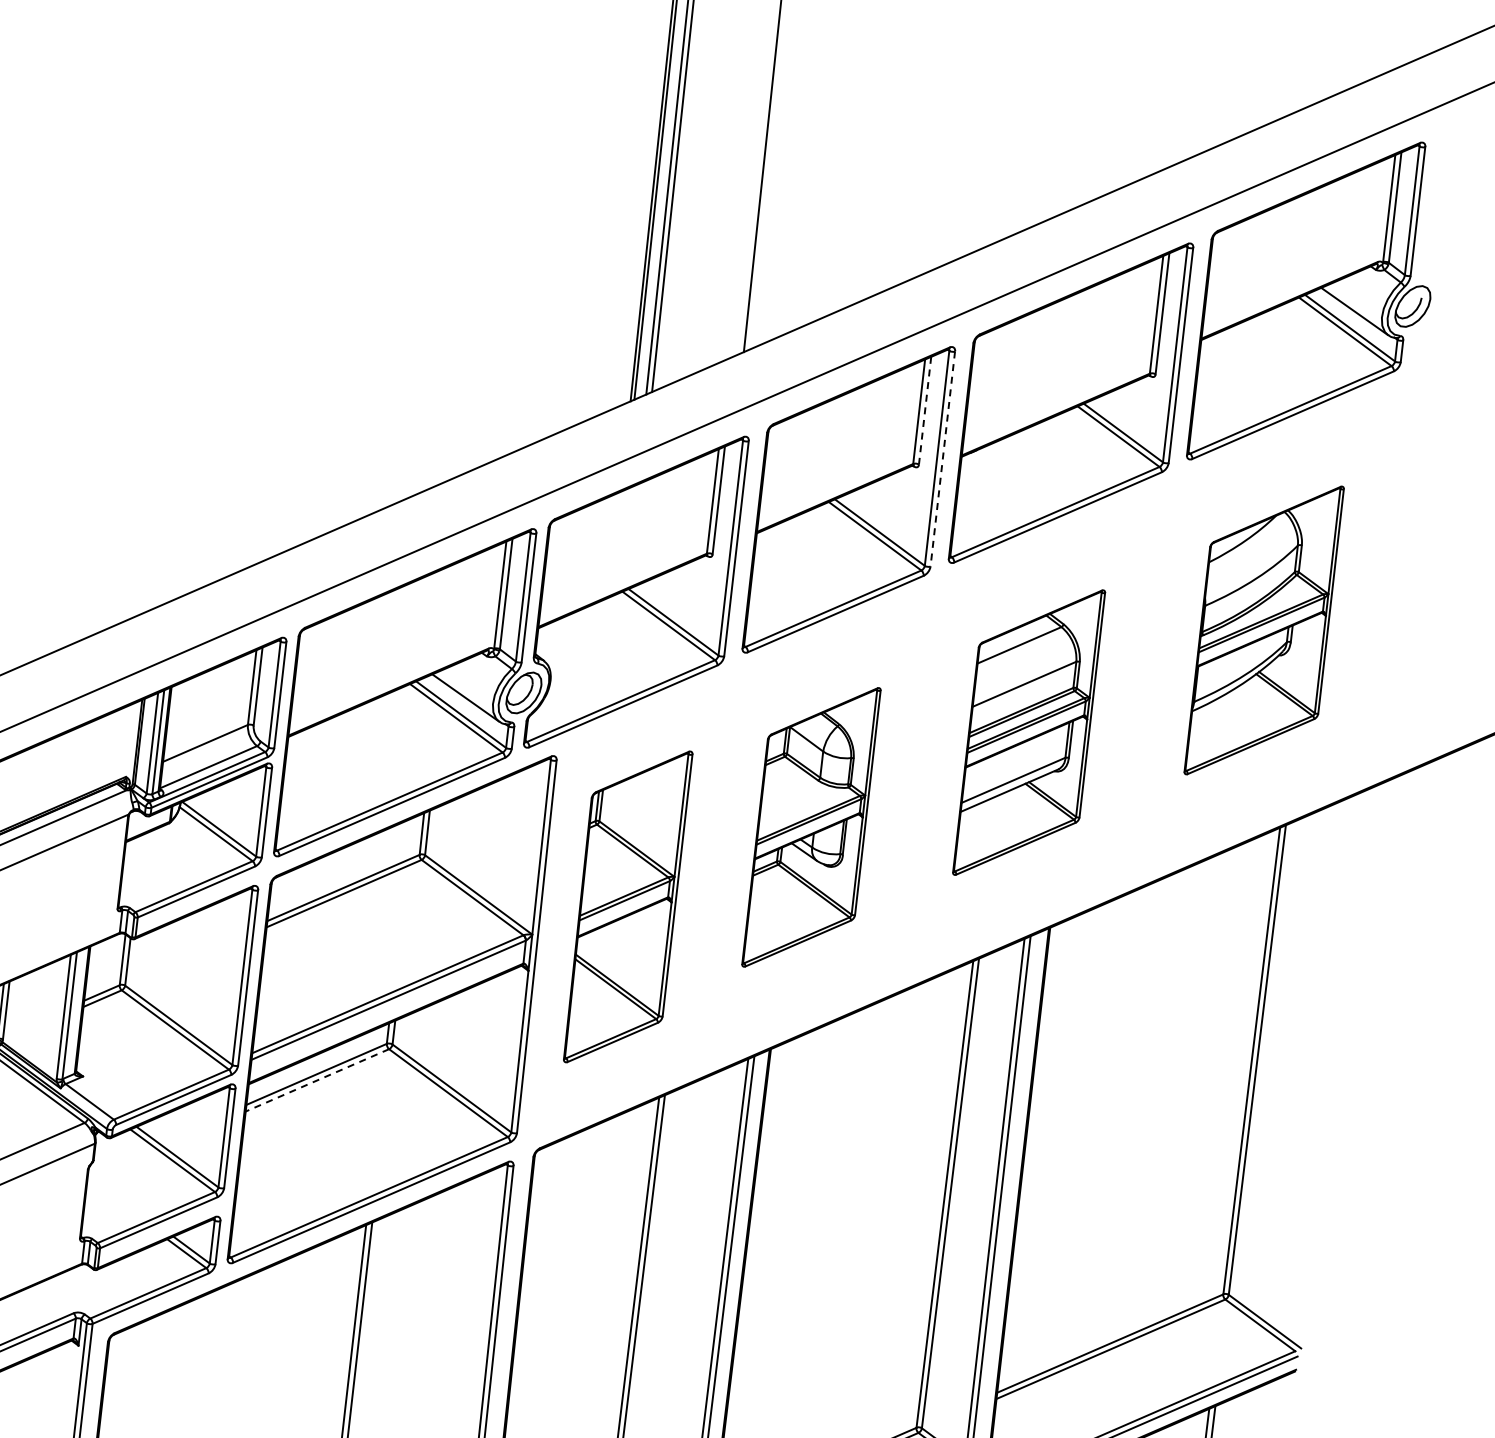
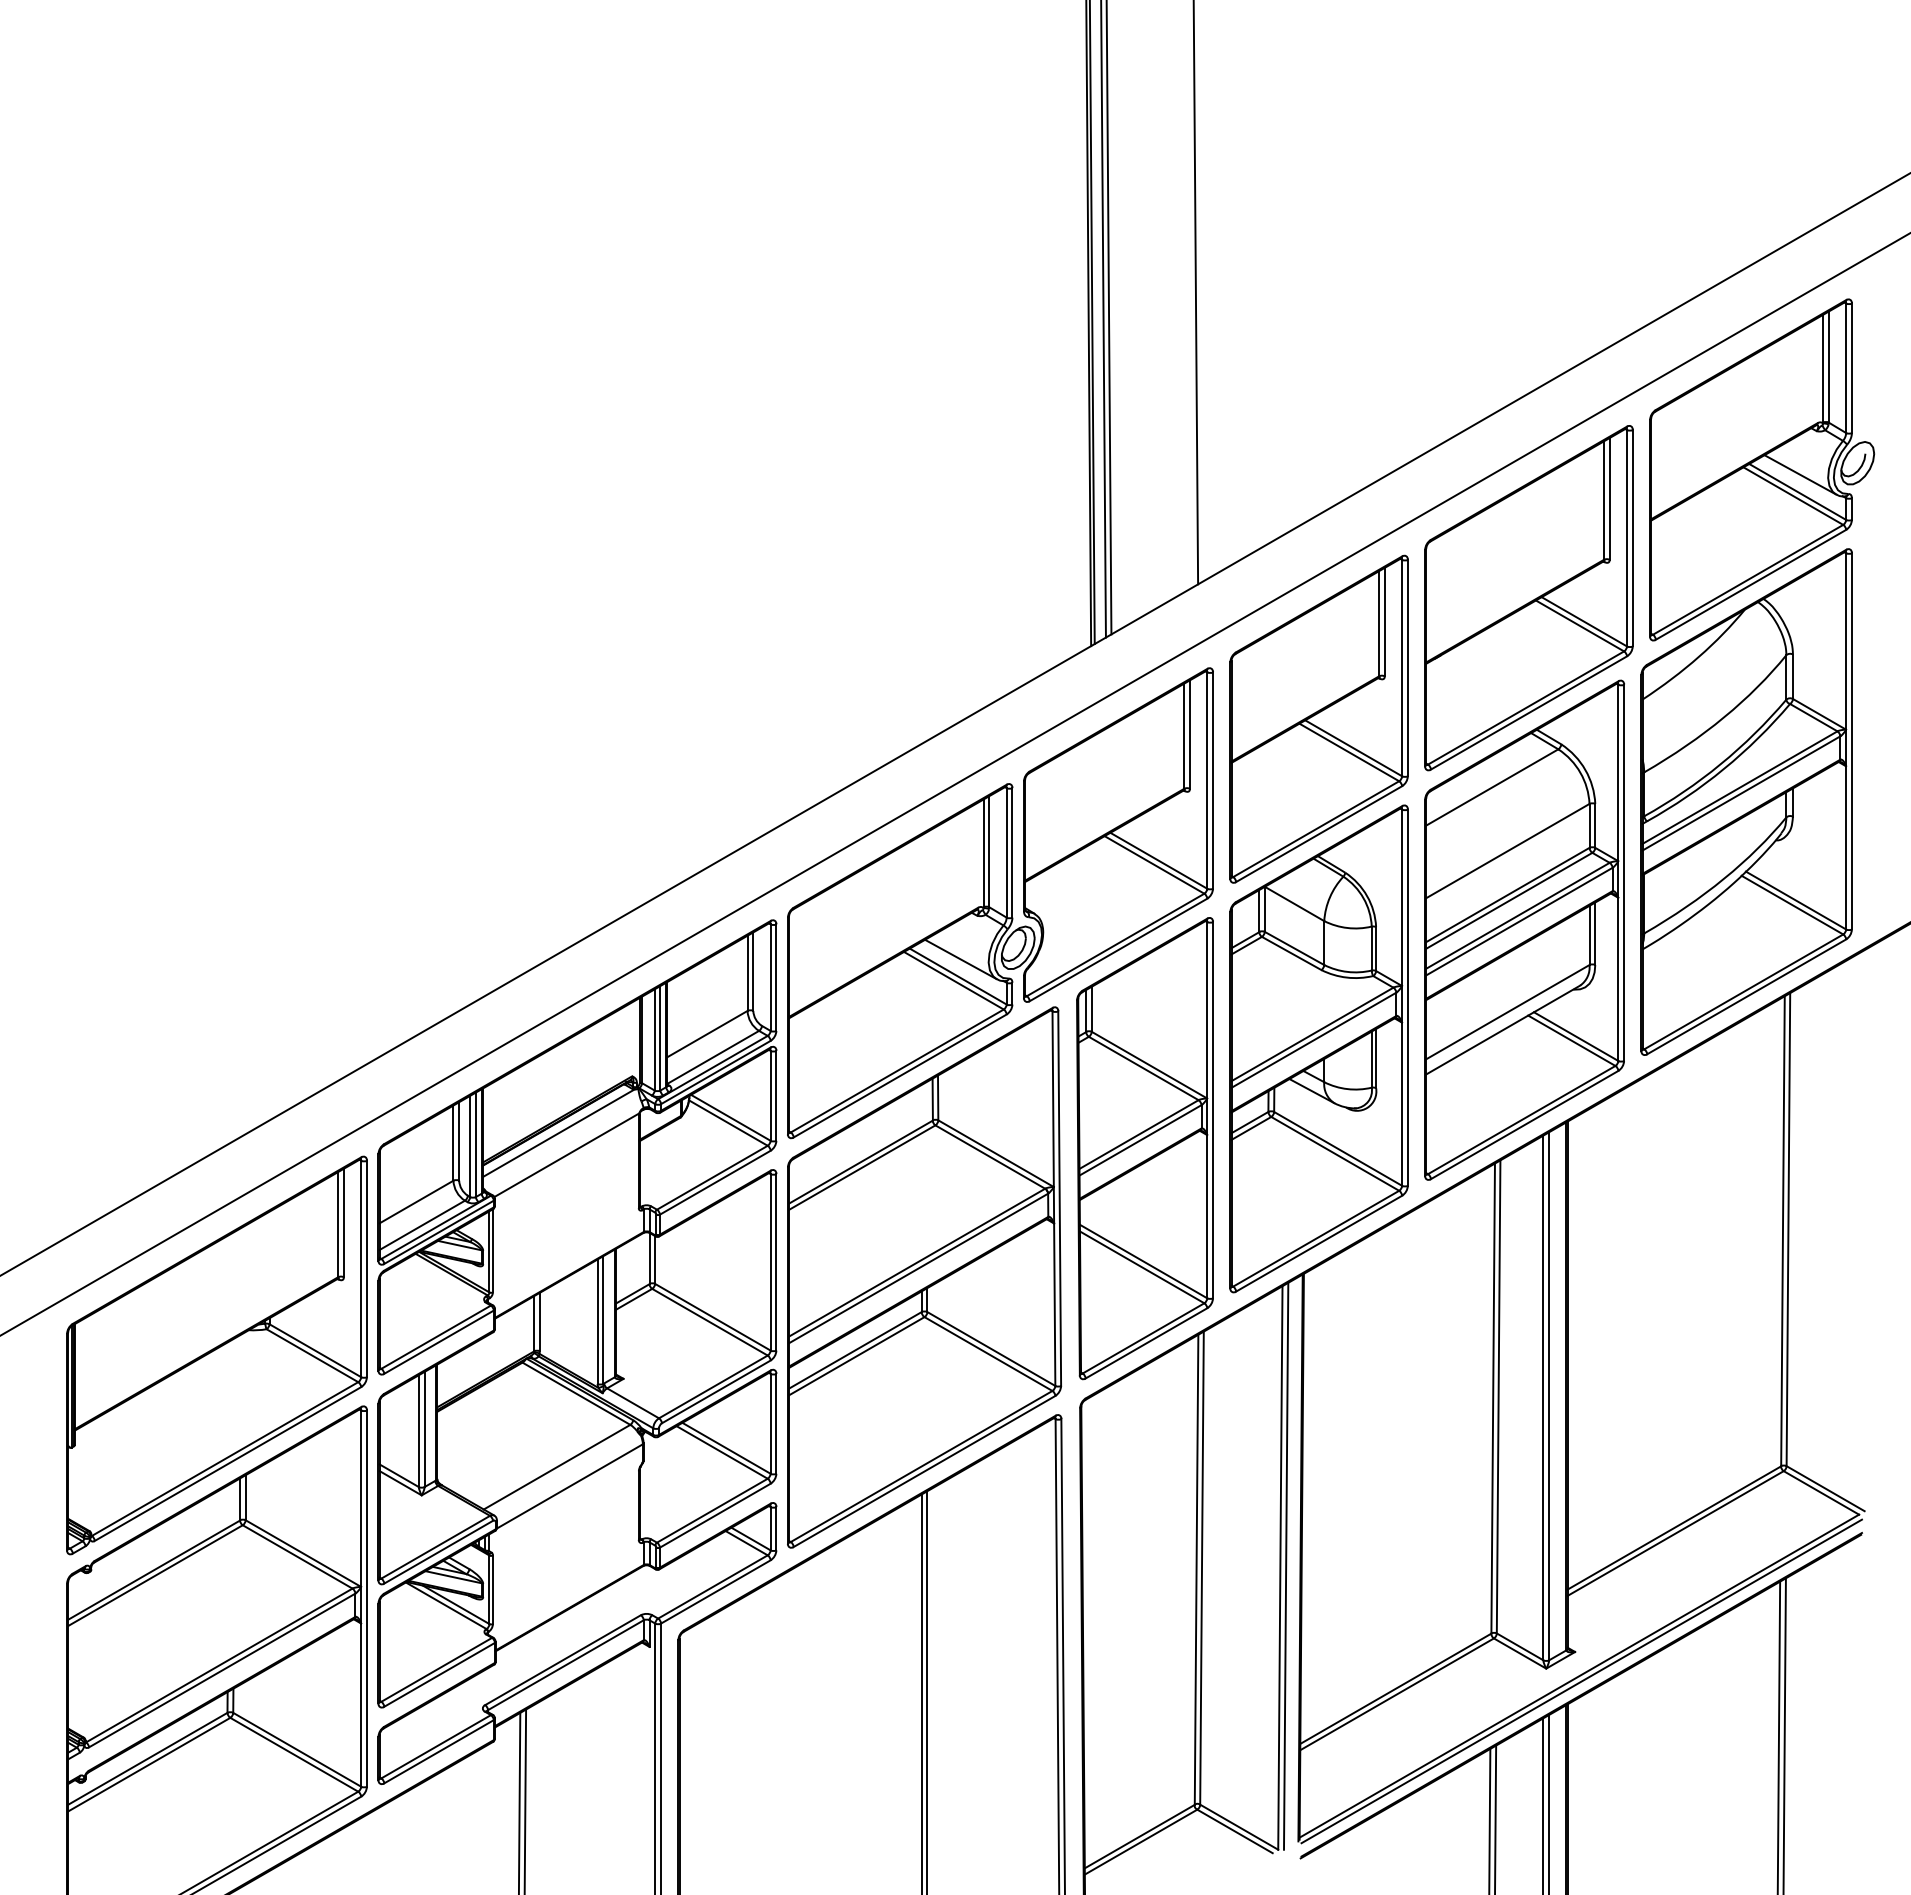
line: (924, 411) -> (1384, 622), dashed -> solid
line: (942, 459) -> (1407, 668), dashed -> solid
part: (1264, 629) -> (1746, 801), size x1.67
part: (1029, 731) -> (1524, 929), size x1.67
part: (810, 826) -> (1318, 1048), size x1.67
part: (626, 906) -> (1144, 1148), size x1.43
line: (317, 1080) -> (856, 1356), dashed -> solid

